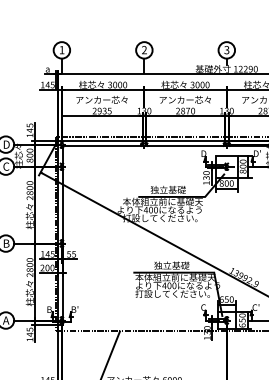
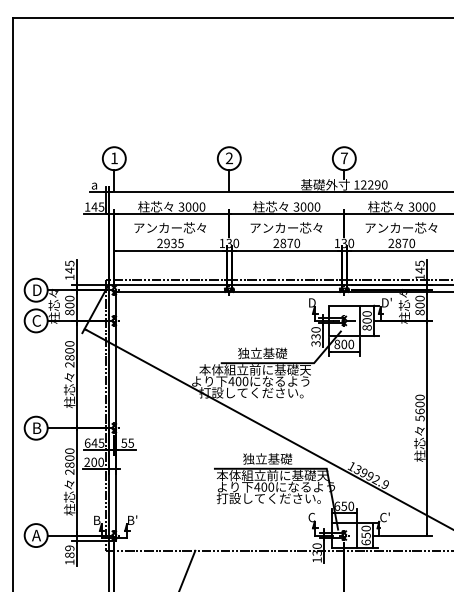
text: (226, 50) -> (343, 158), 3 -> 7
text: (206, 182) -> (315, 343), 130 -> 330
text: (42, 253) -> (87, 442), 145 -> 645
text: (29, 331) -> (69, 551), 145 -> 189

